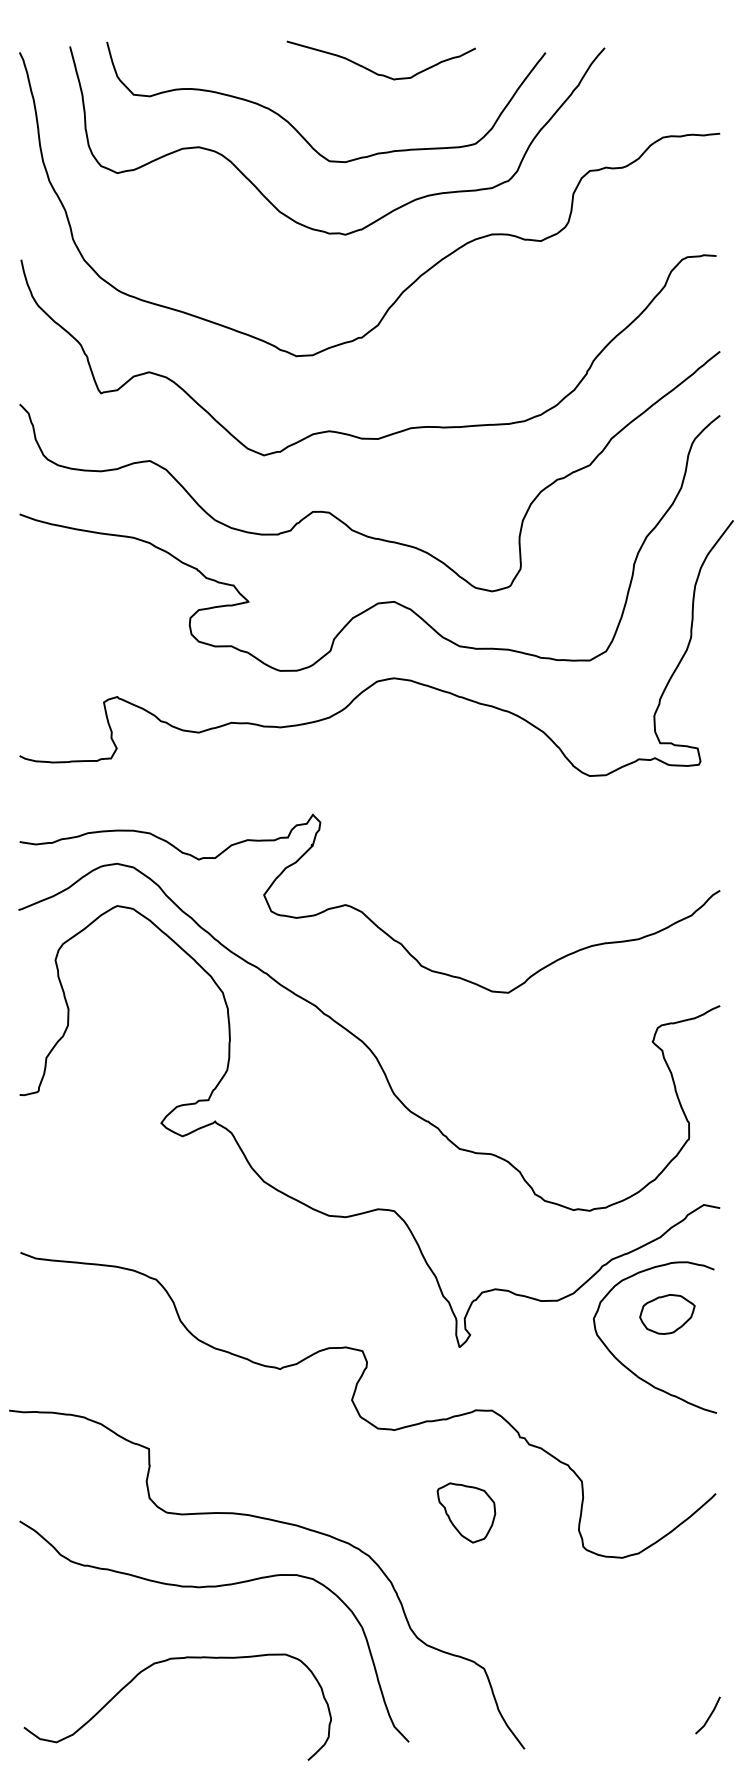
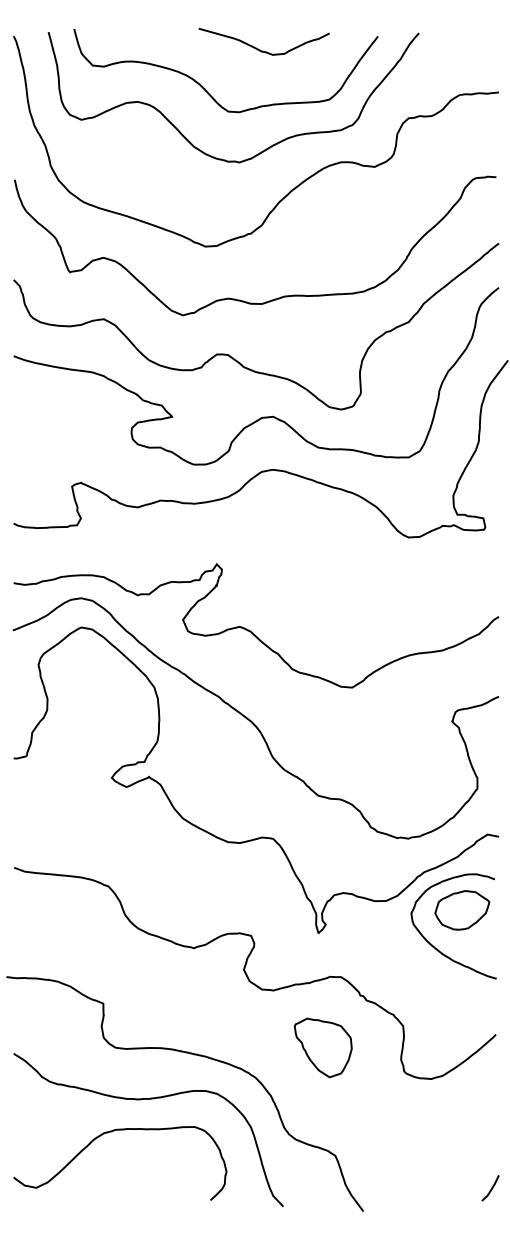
part: (667, 1314) -> (462, 910), size x1.43
part: (465, 1512) -> (322, 1047), size x1.43
curve: (165, 1662) -> (111, 1132), moved

